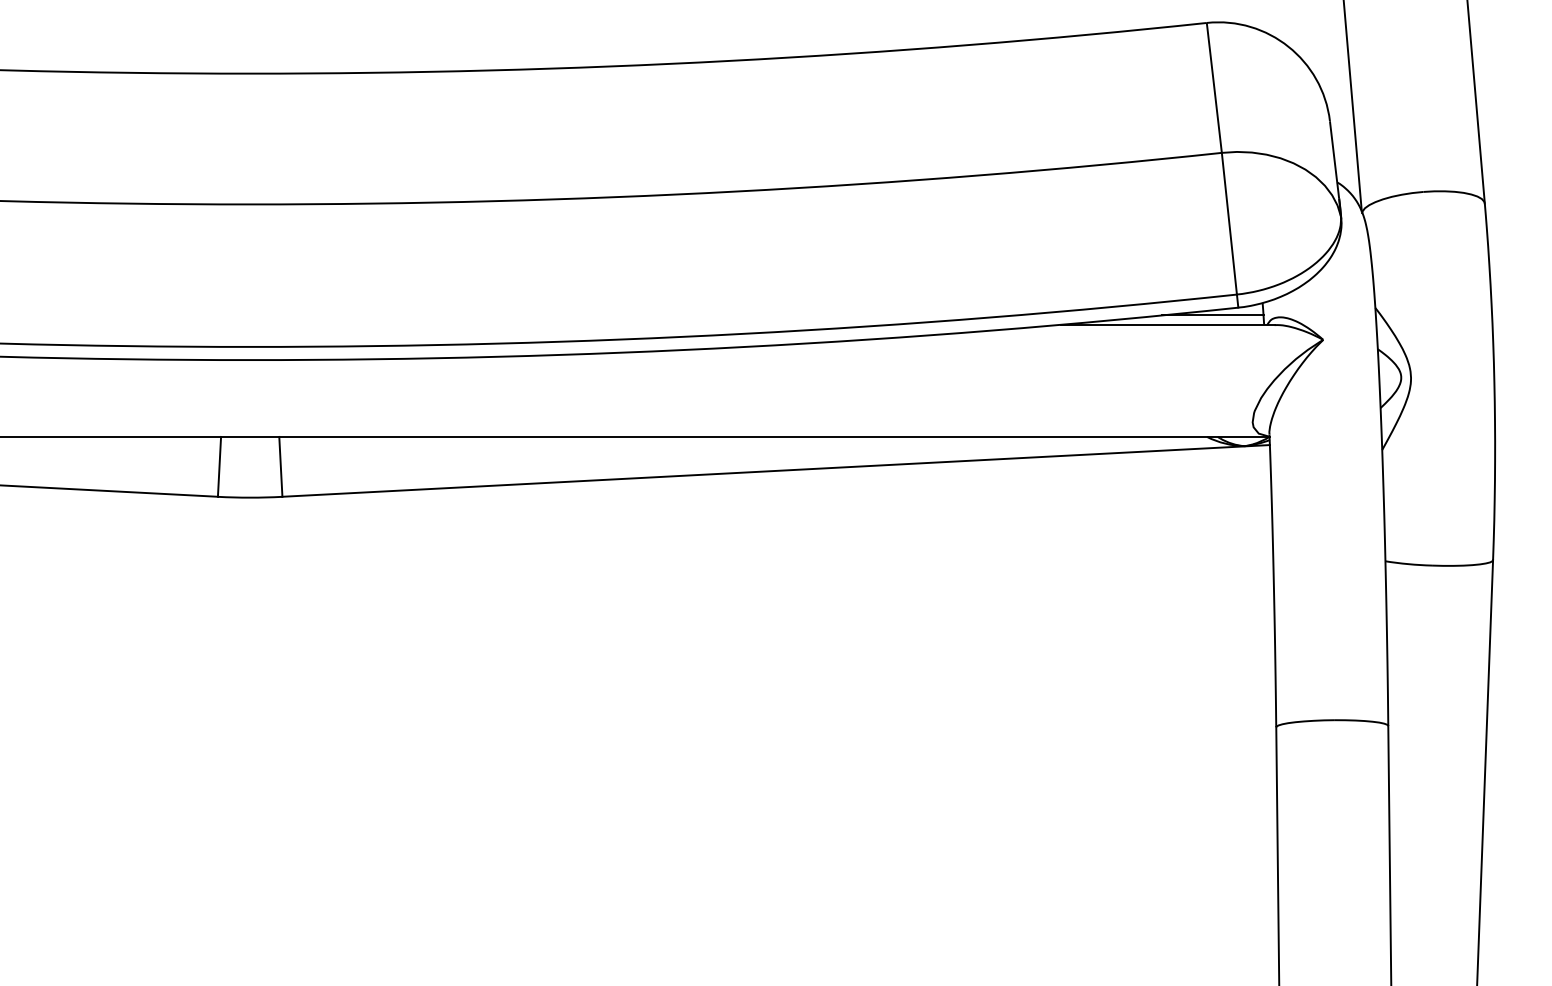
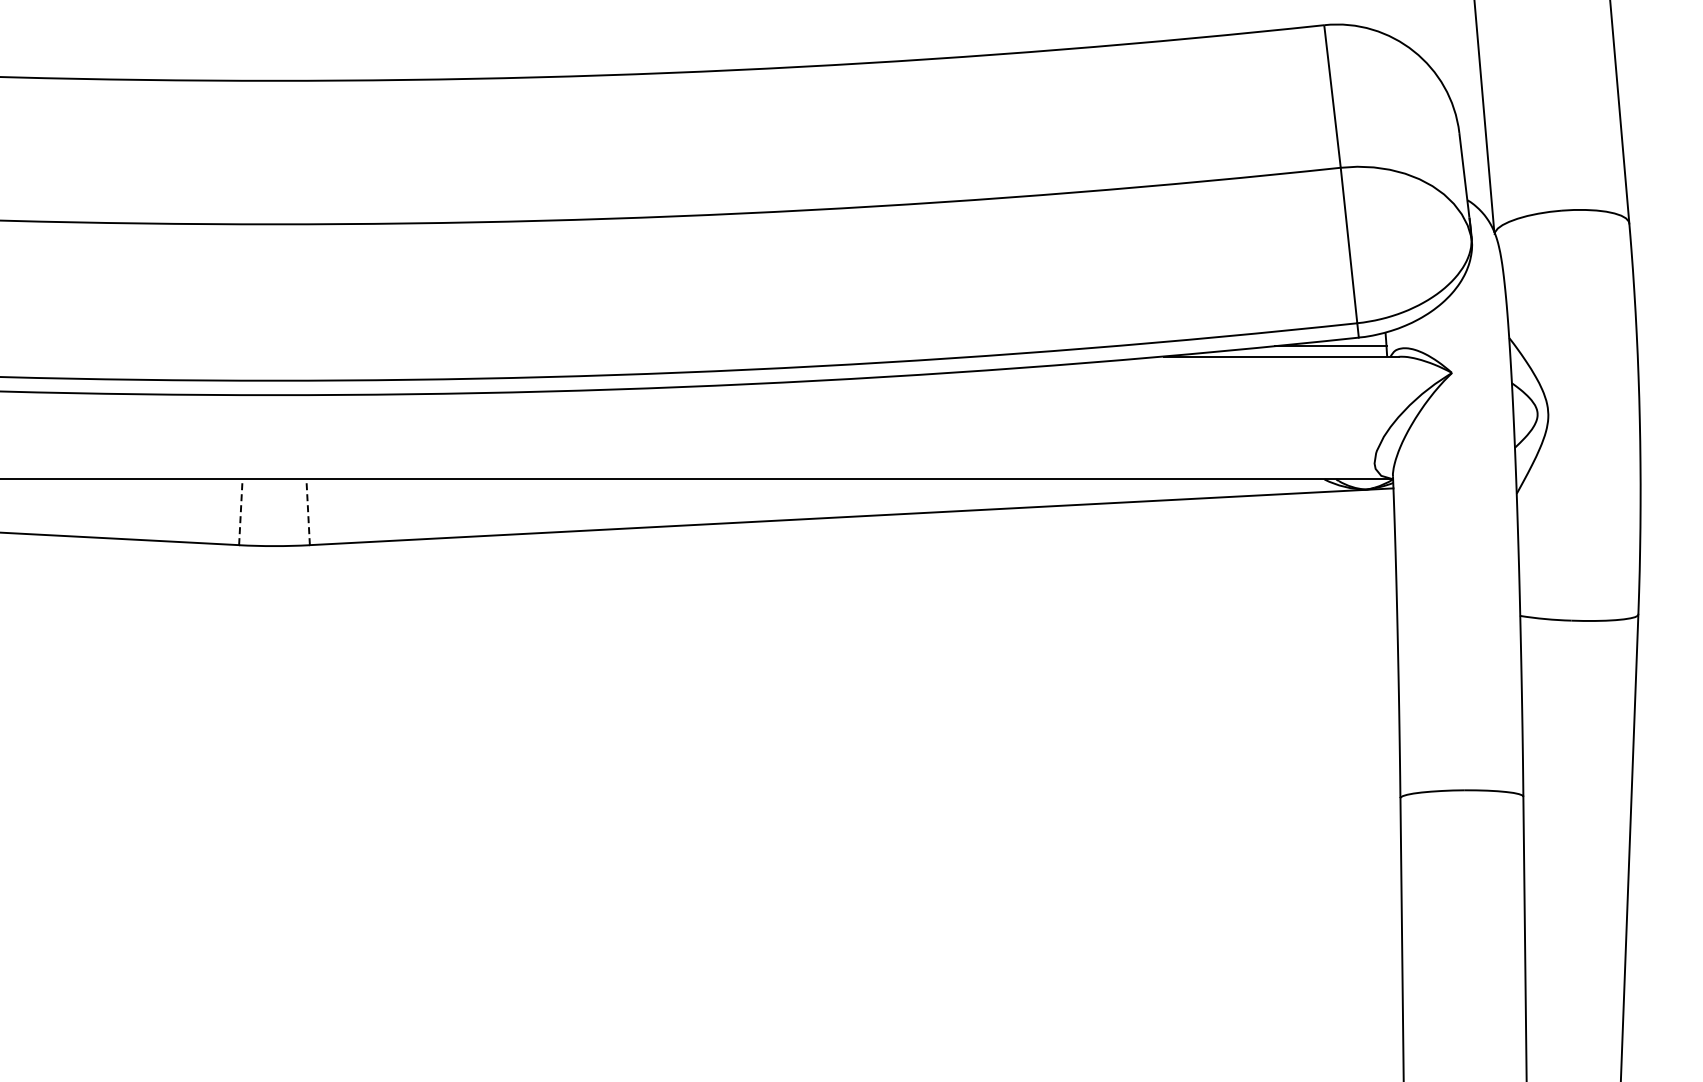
line: (219, 467) -> (240, 512), solid -> dashed
line: (281, 467) -> (308, 512), solid -> dashed

